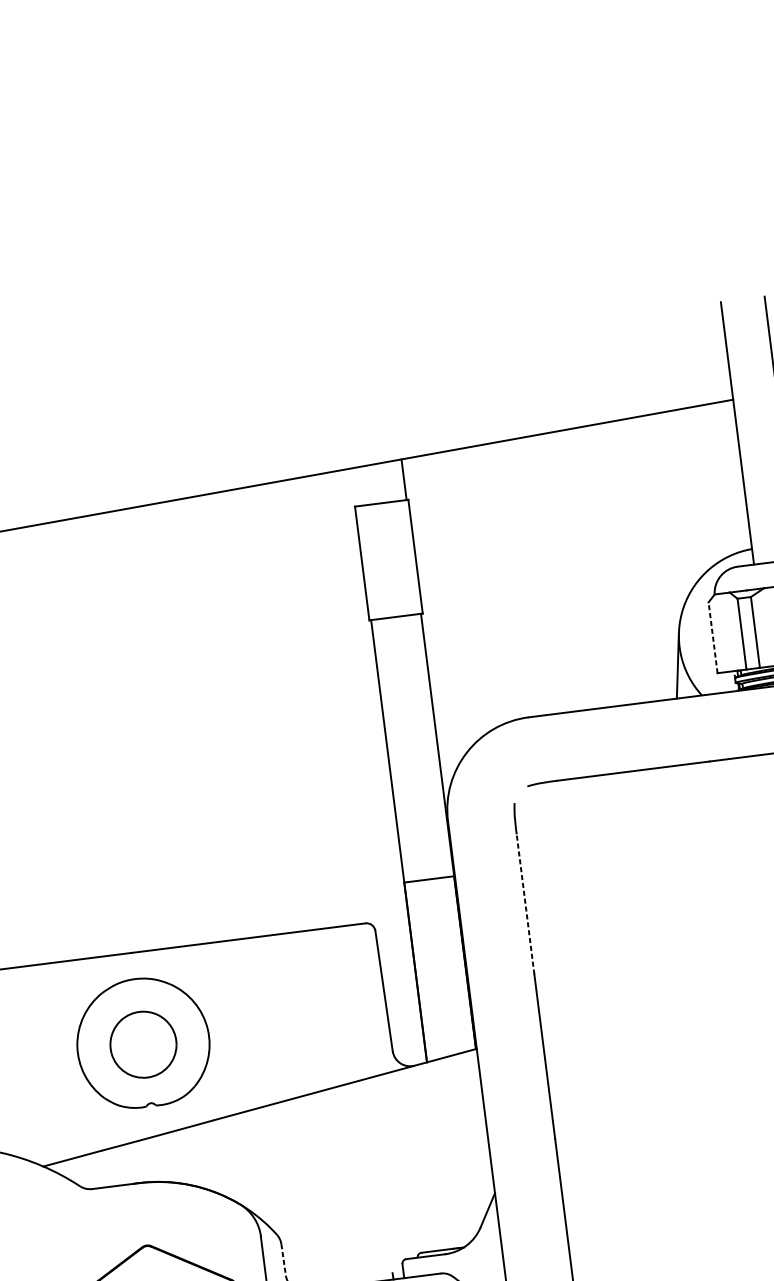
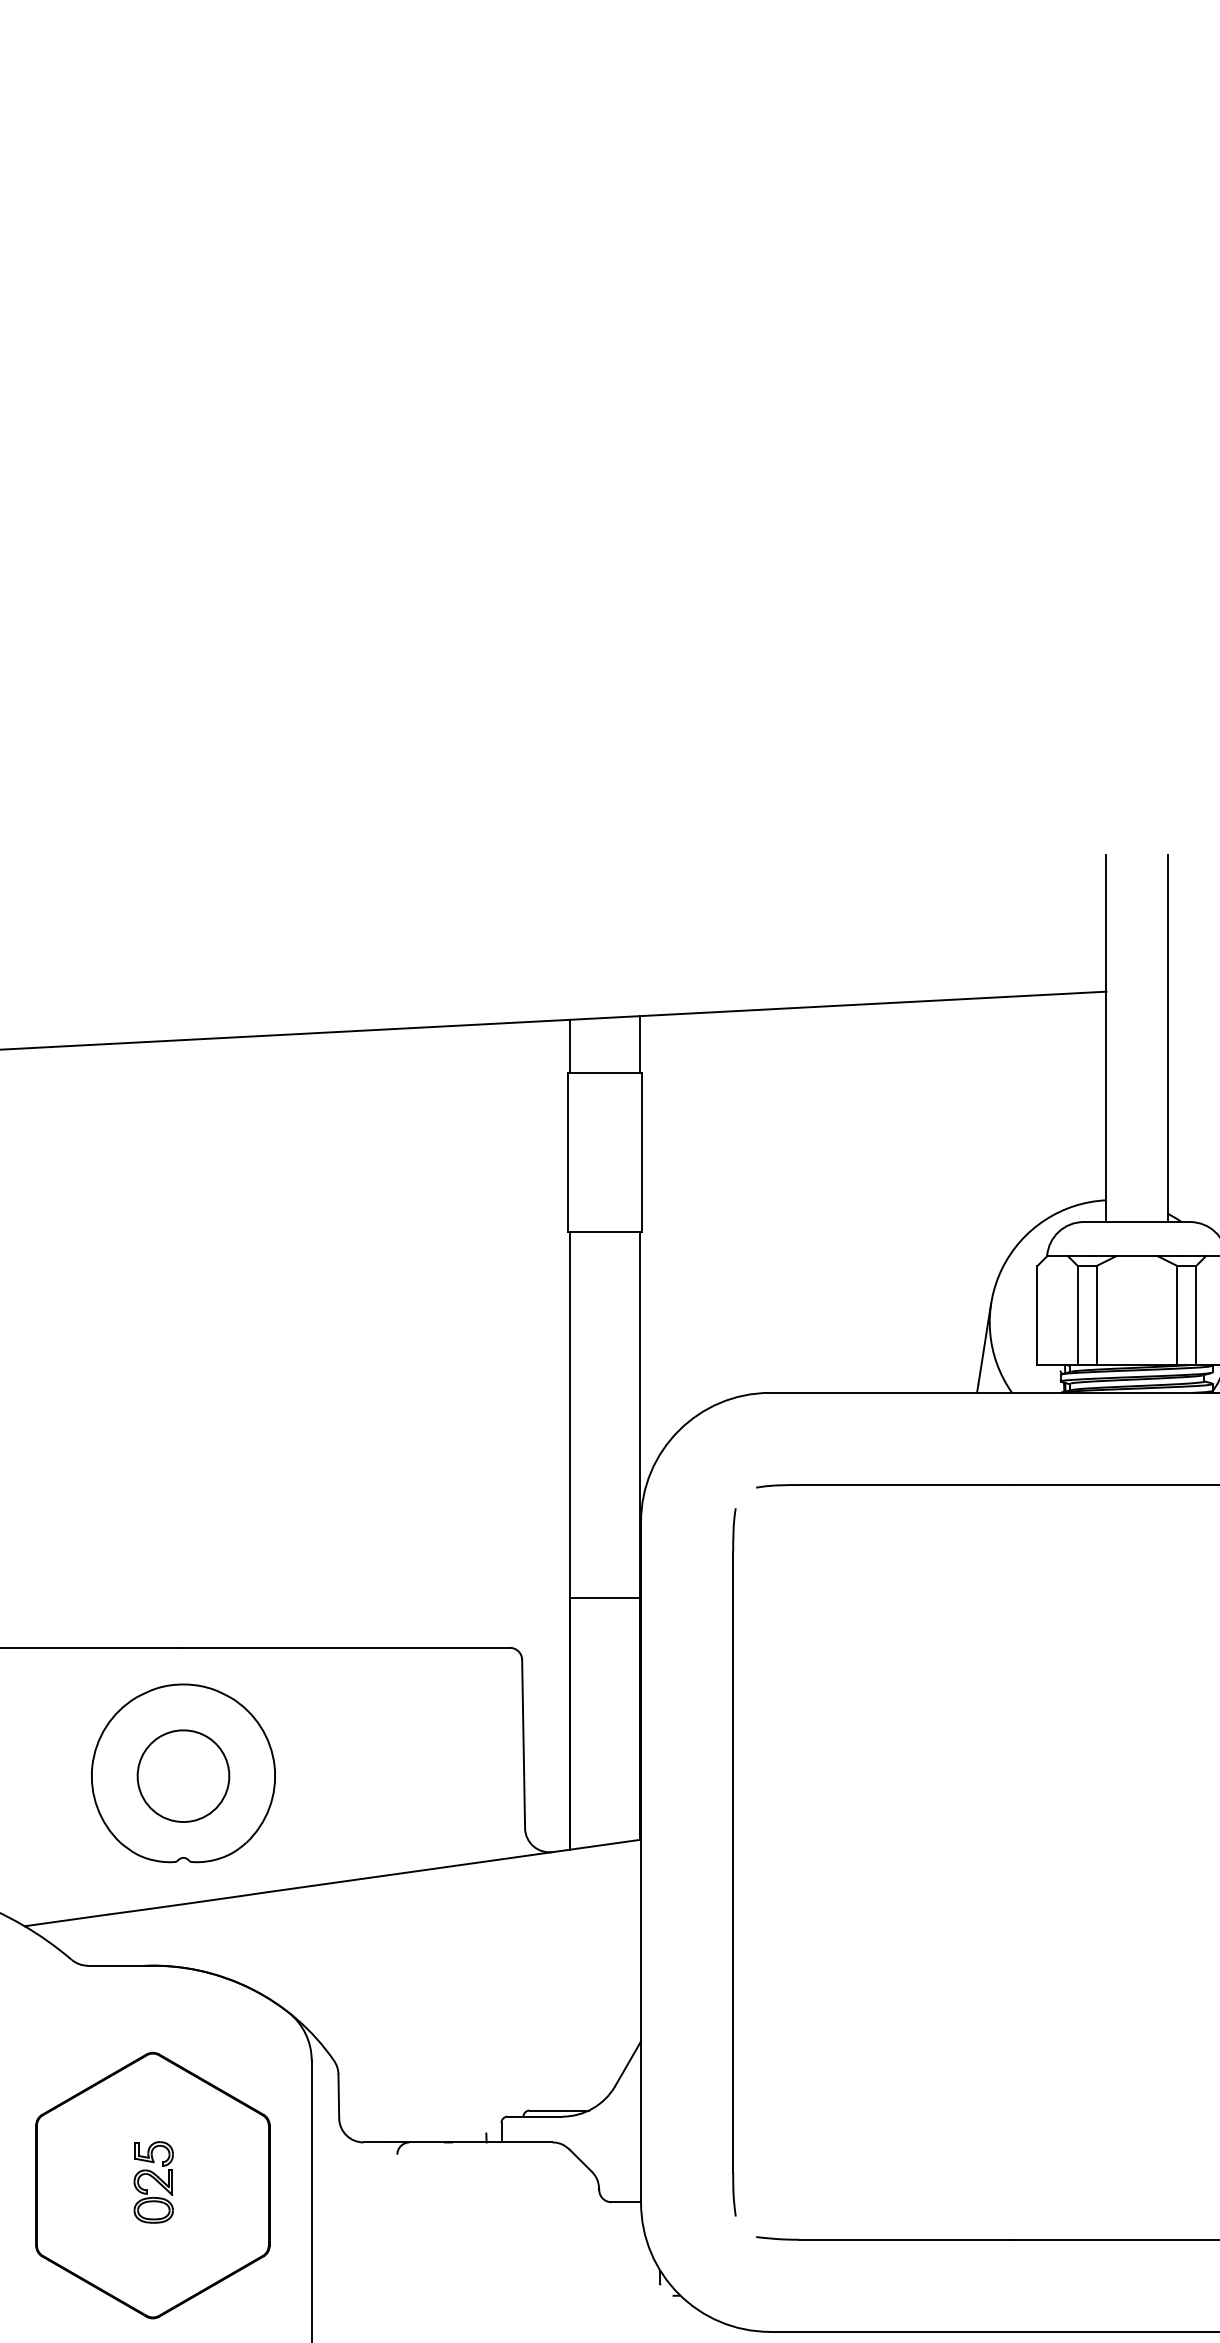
line: (354, 486) -> (570, 1045), added
line: (713, 637) -> (1037, 1315), dashed -> solid
line: (525, 904) -> (733, 1649), dashed -> solid
line: (283, 1260) -> (338, 2096), dashed -> solid

